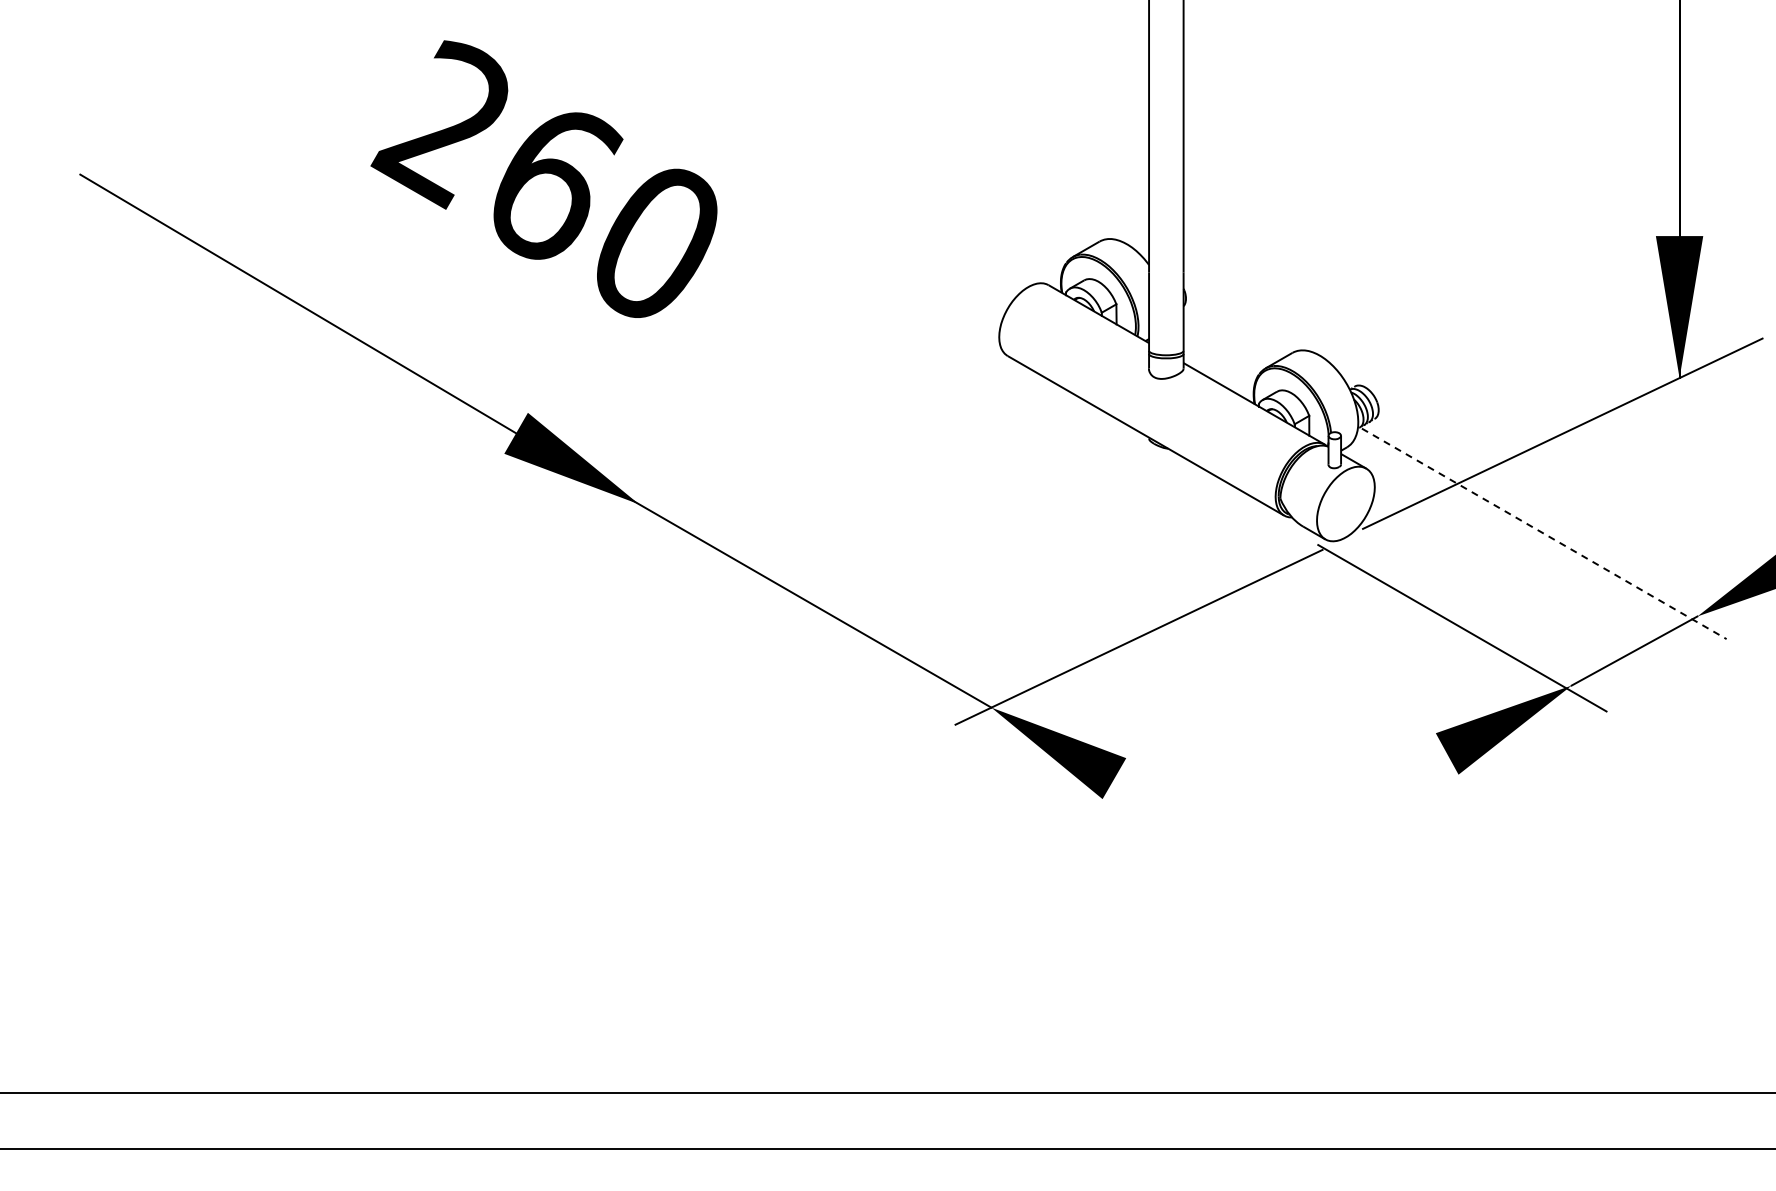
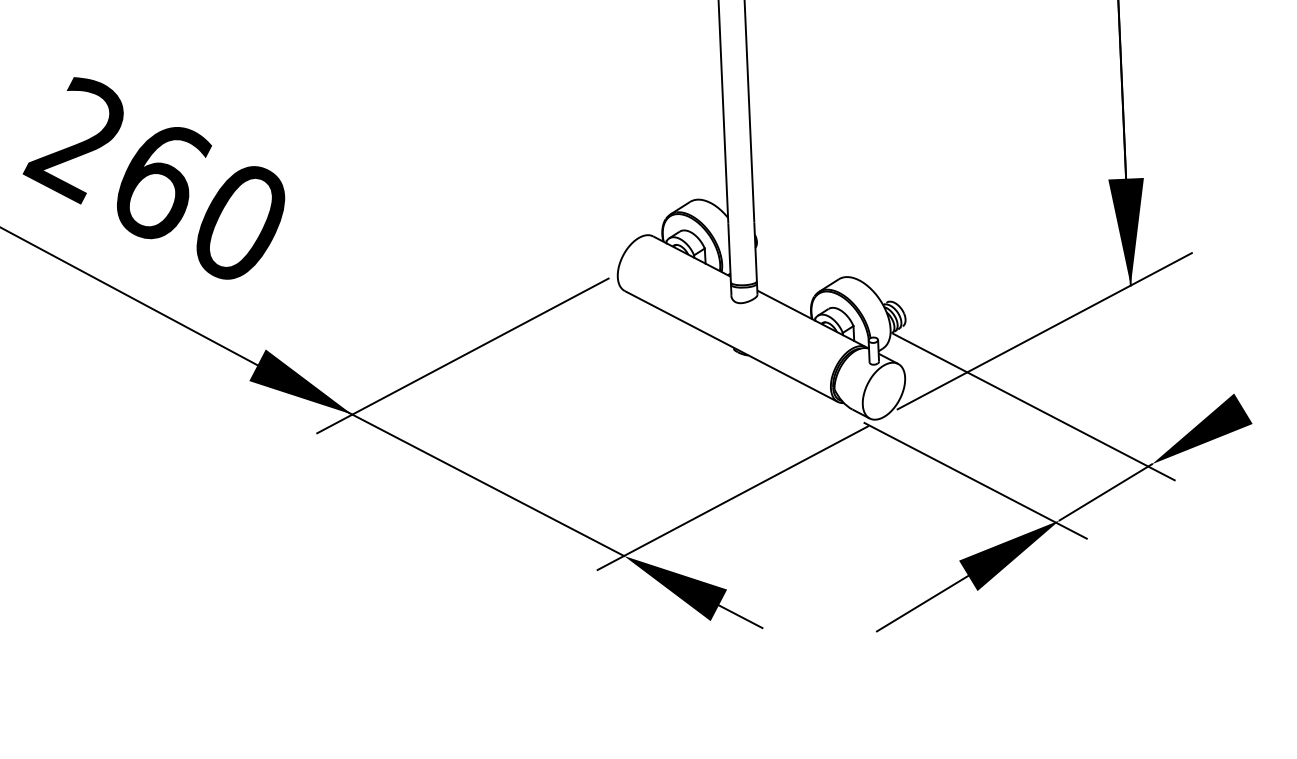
text: (543, 178) -> (153, 177), moved
line: (789, 432) -> (463, 355), added
line: (1544, 533) -> (1034, 406), dashed -> solid
line: (1384, 787) -> (922, 603), added
line: (1142, 794) -> (740, 616), added

